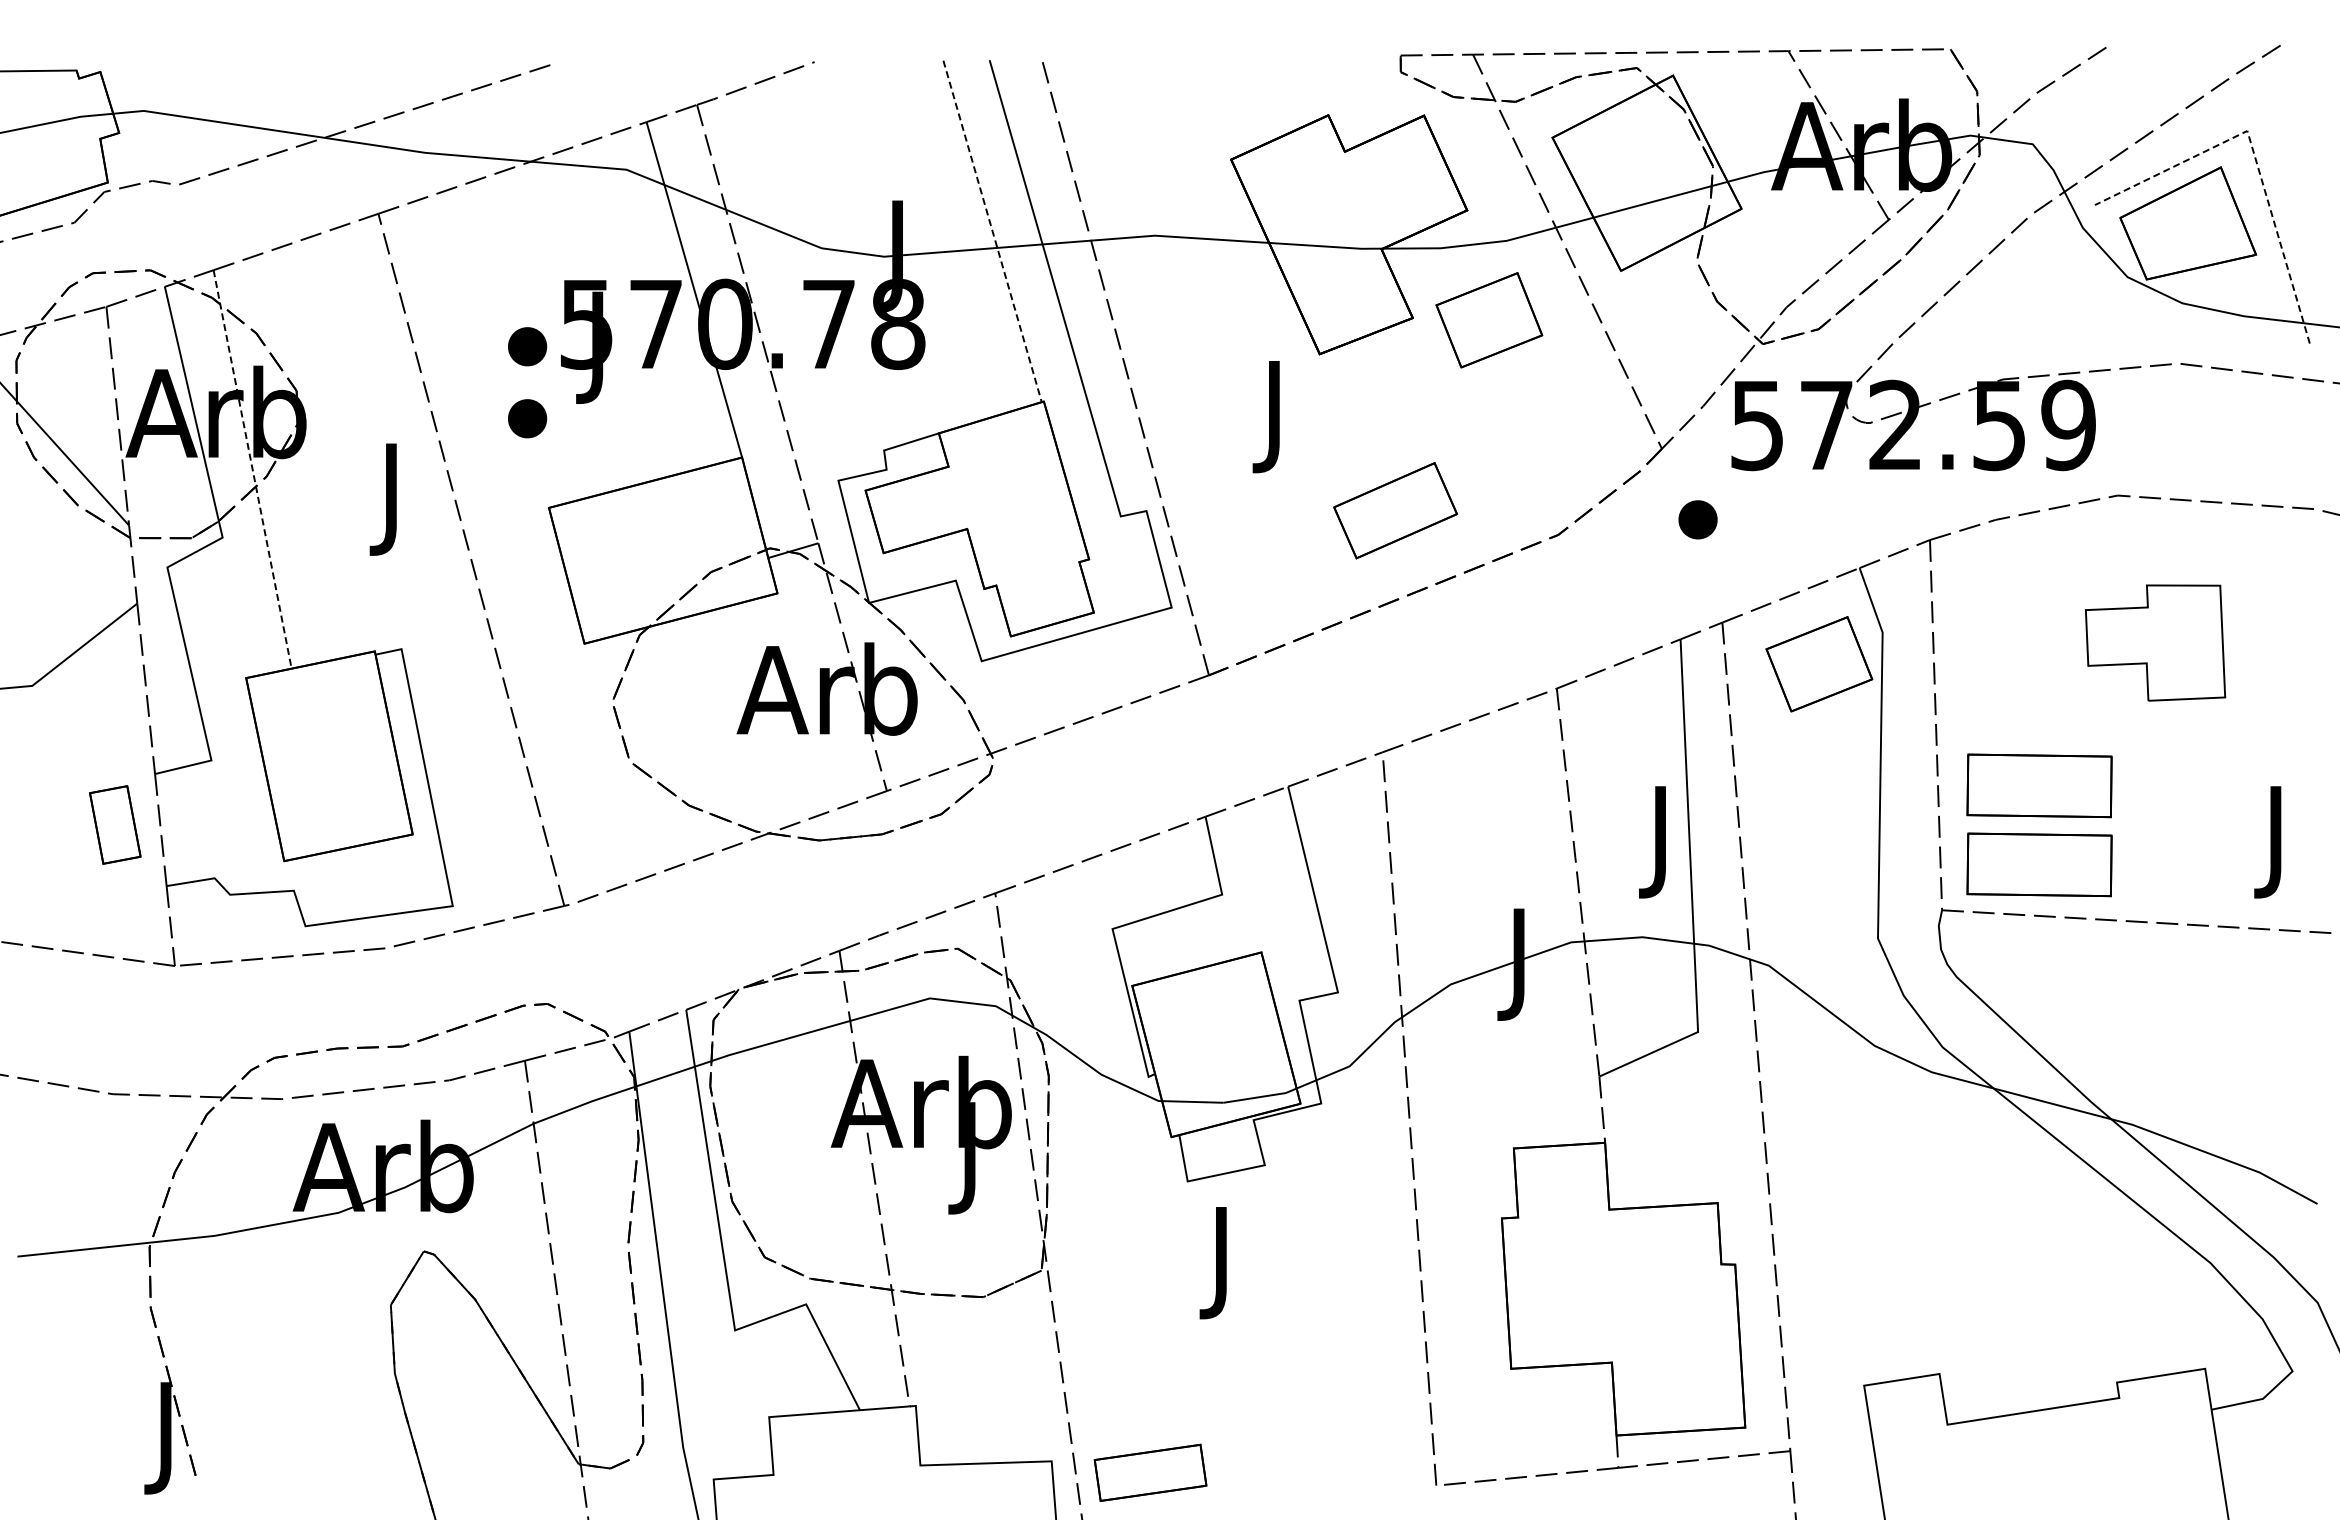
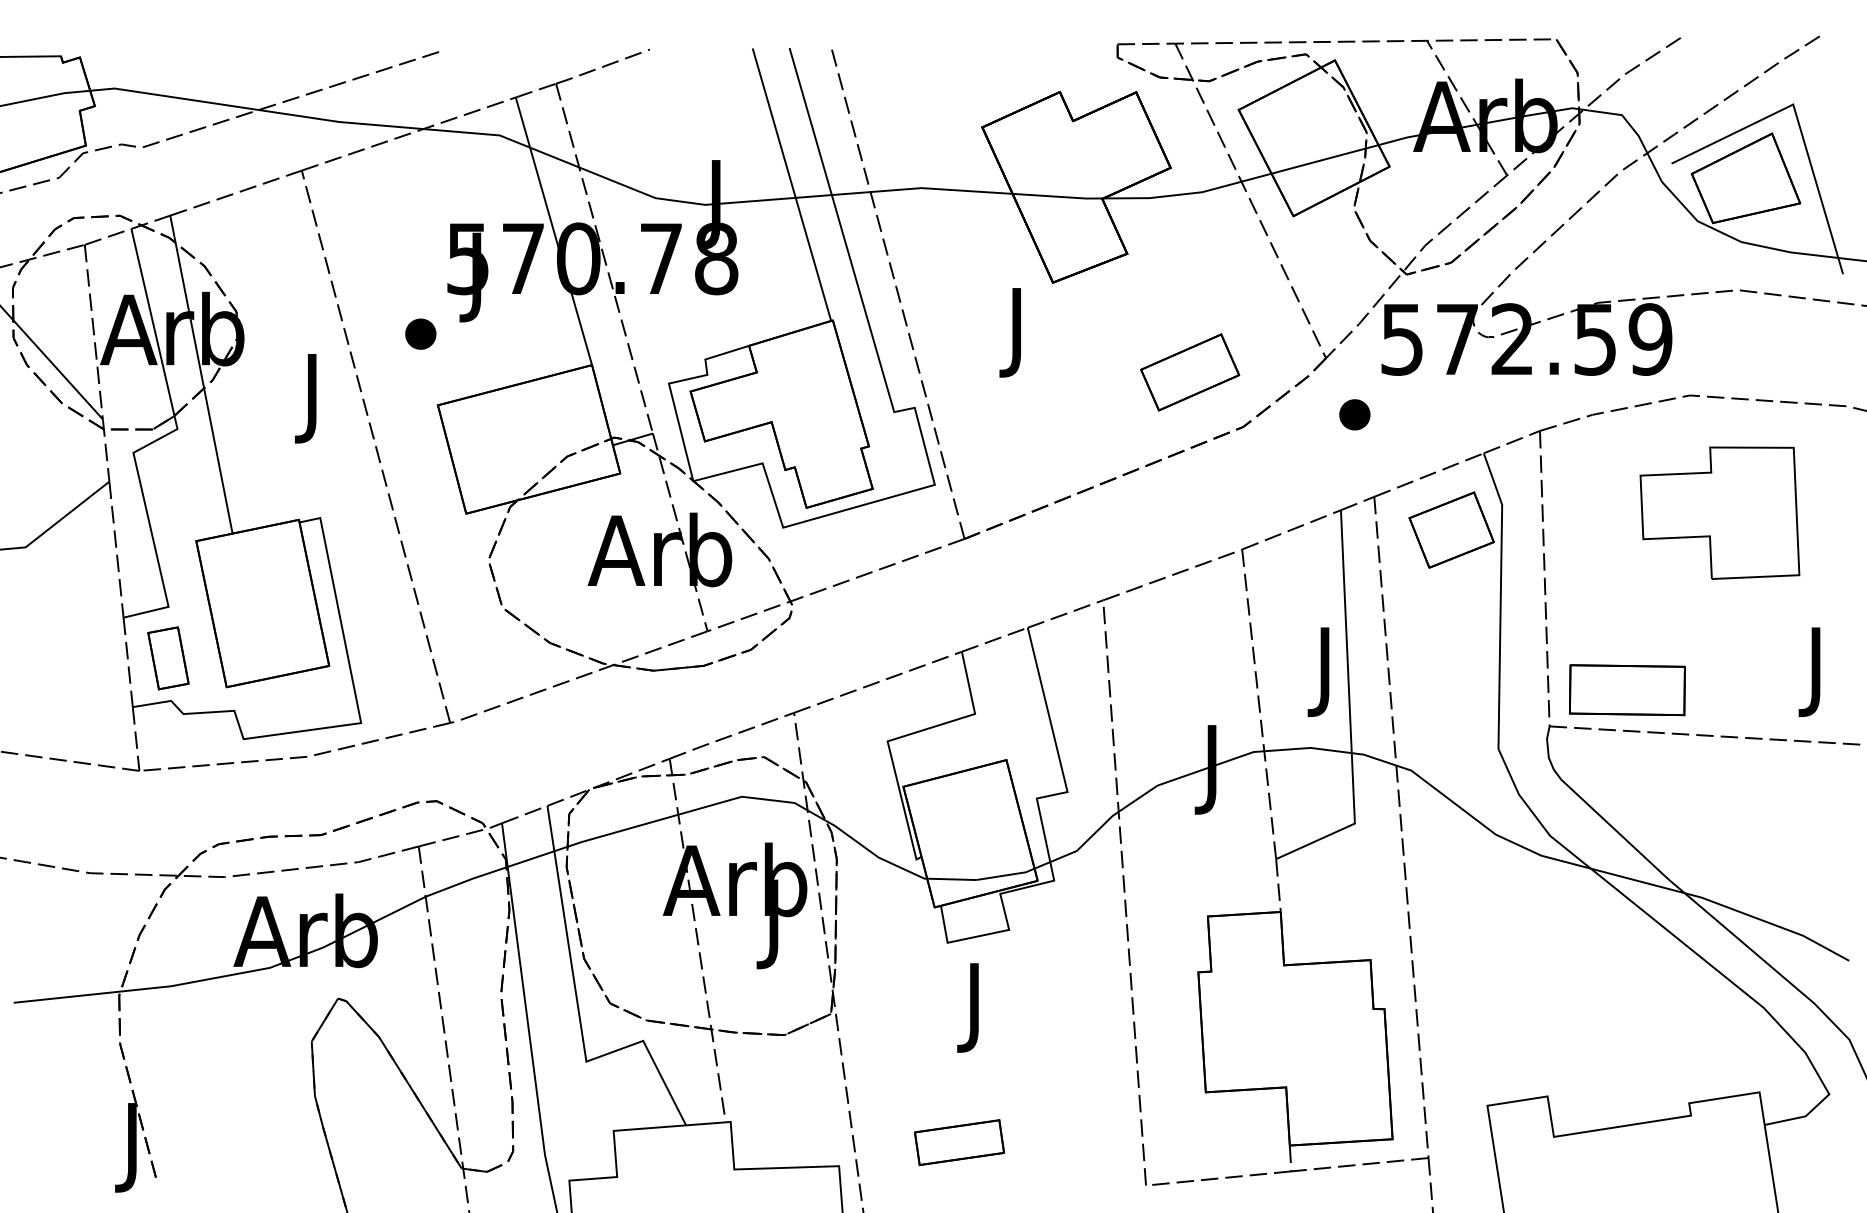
line: (2254, 154) -> (1798, 123), dashed -> solid
line: (992, 231) -> (791, 184), dashed -> solid
part: (1489, 320) -> (1188, 255), removed
part: (527, 346) -> (420, 276), removed
line: (252, 469) -> (201, 374), dashed -> solid
part: (1395, 510) -> (1190, 372), moved
part: (2155, 642) -> (1719, 512), size x1.43
part: (2039, 785) -> (1627, 626), removed
part: (115, 824) -> (168, 657), moved
part: (1150, 1472) -> (959, 1142), moved

